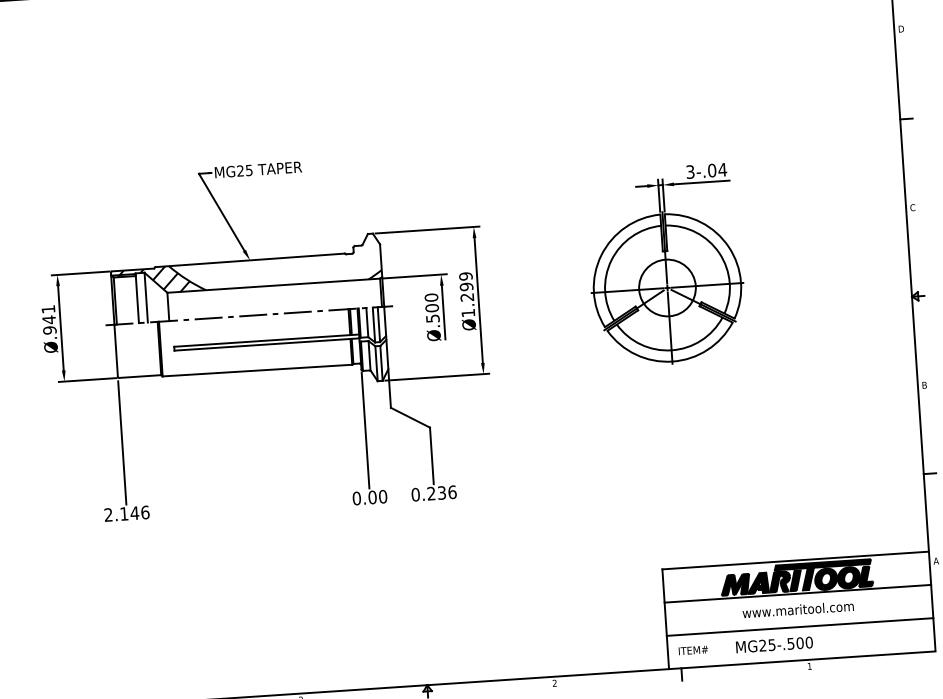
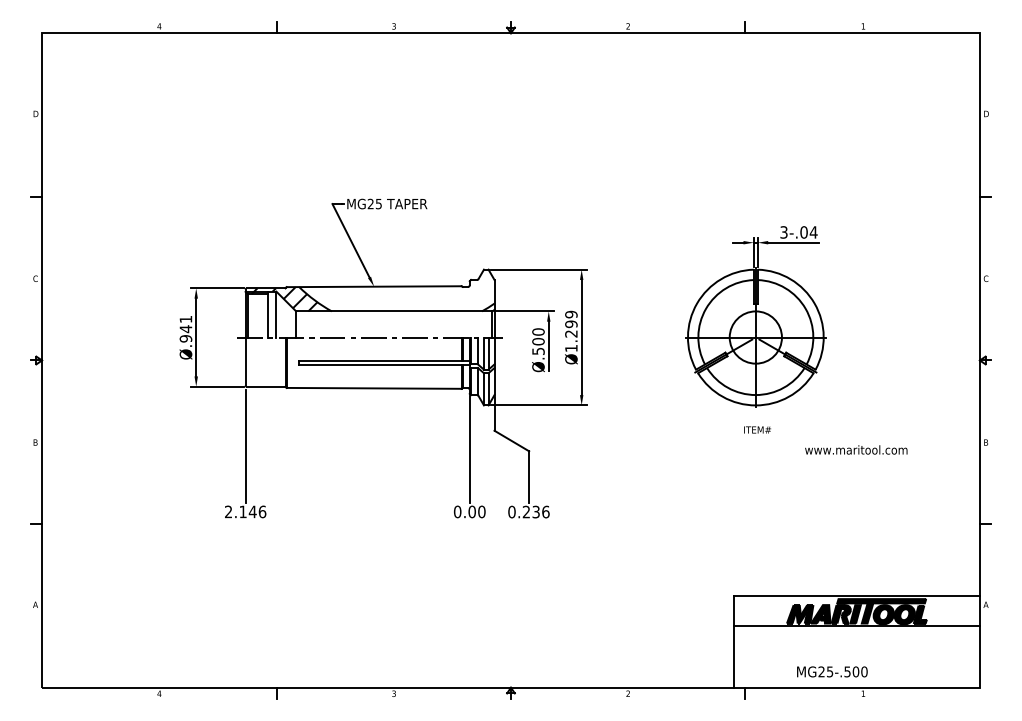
text: (798, 609) -> (856, 449), moved
line: (799, 627) -> (856, 657), removed
text: (693, 649) -> (757, 429), moved

